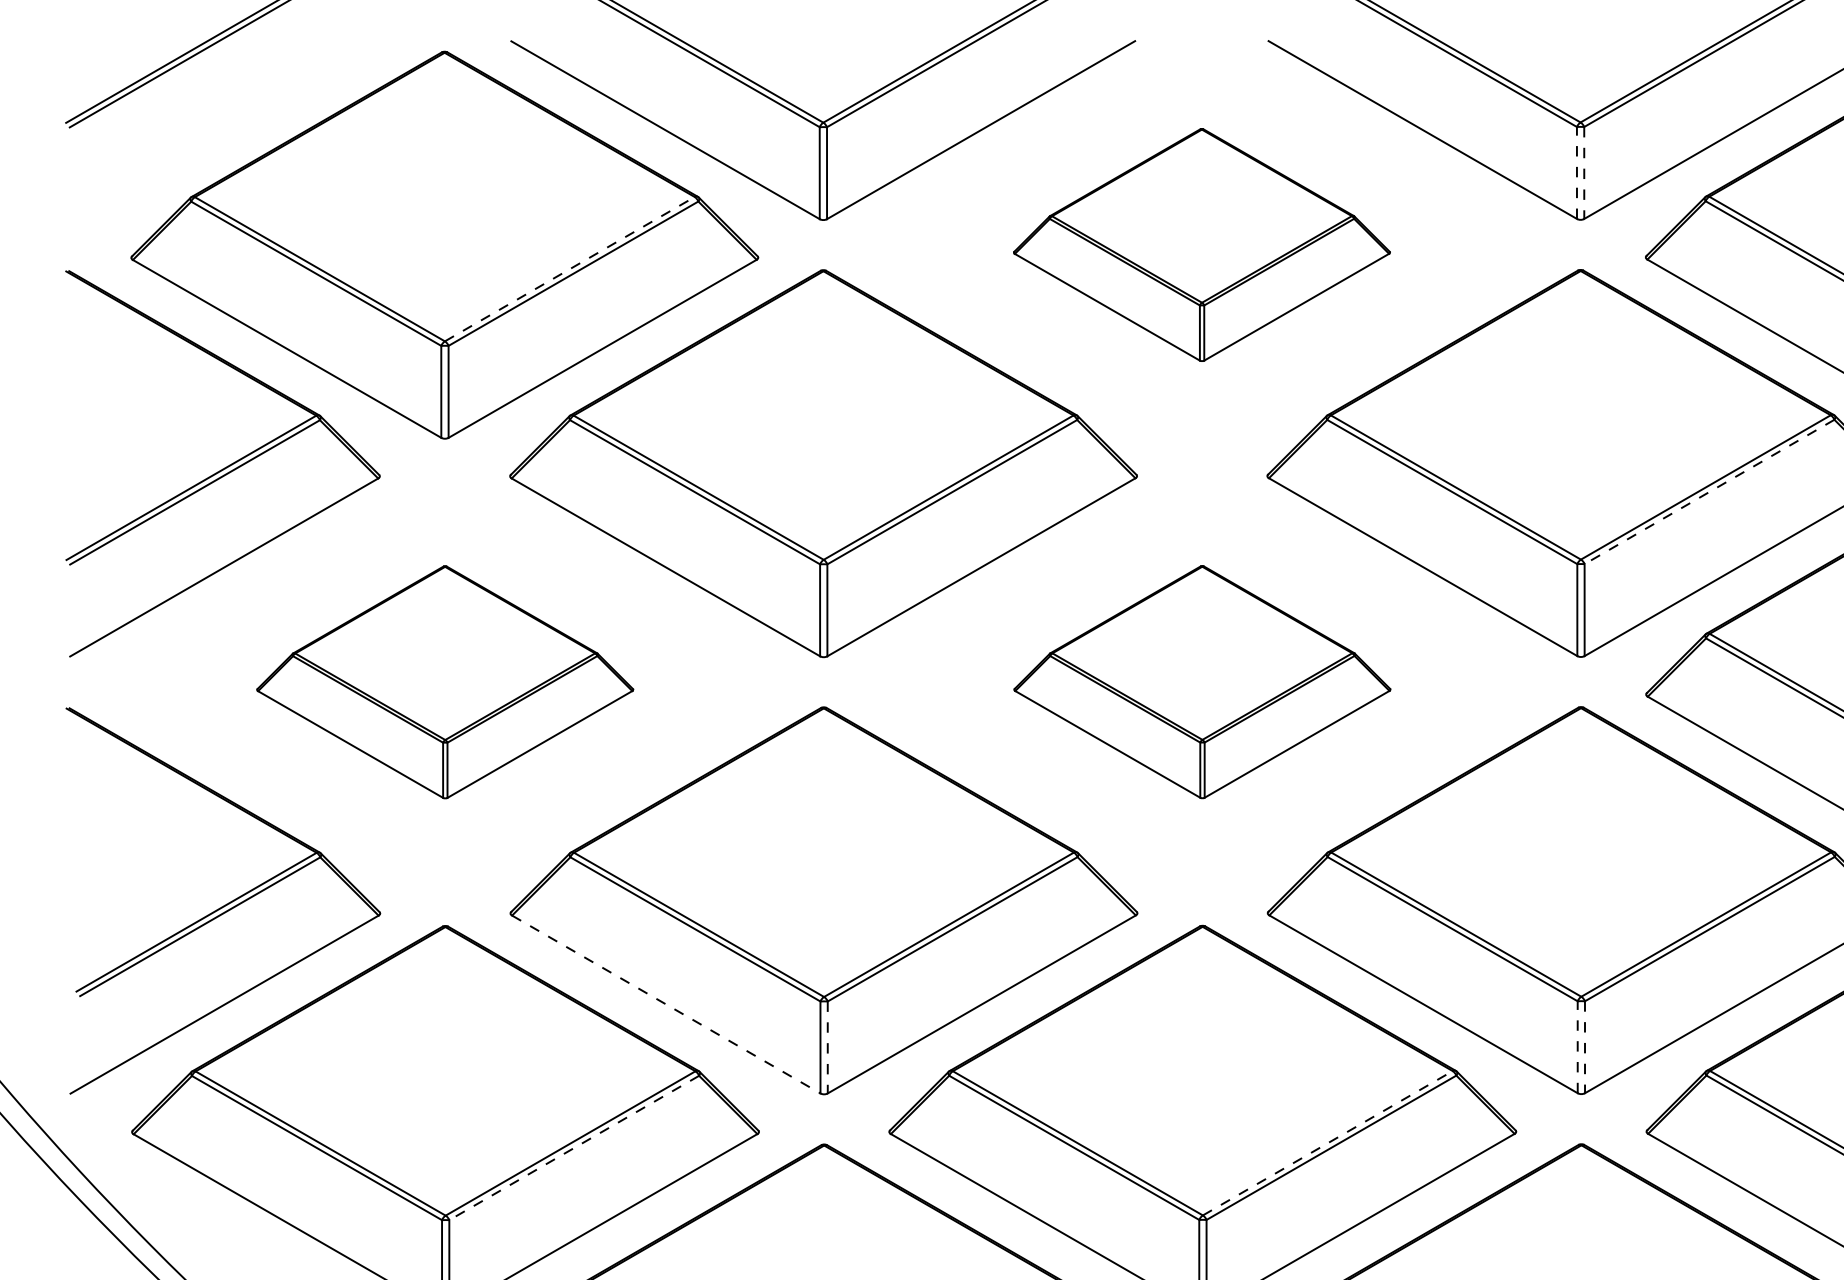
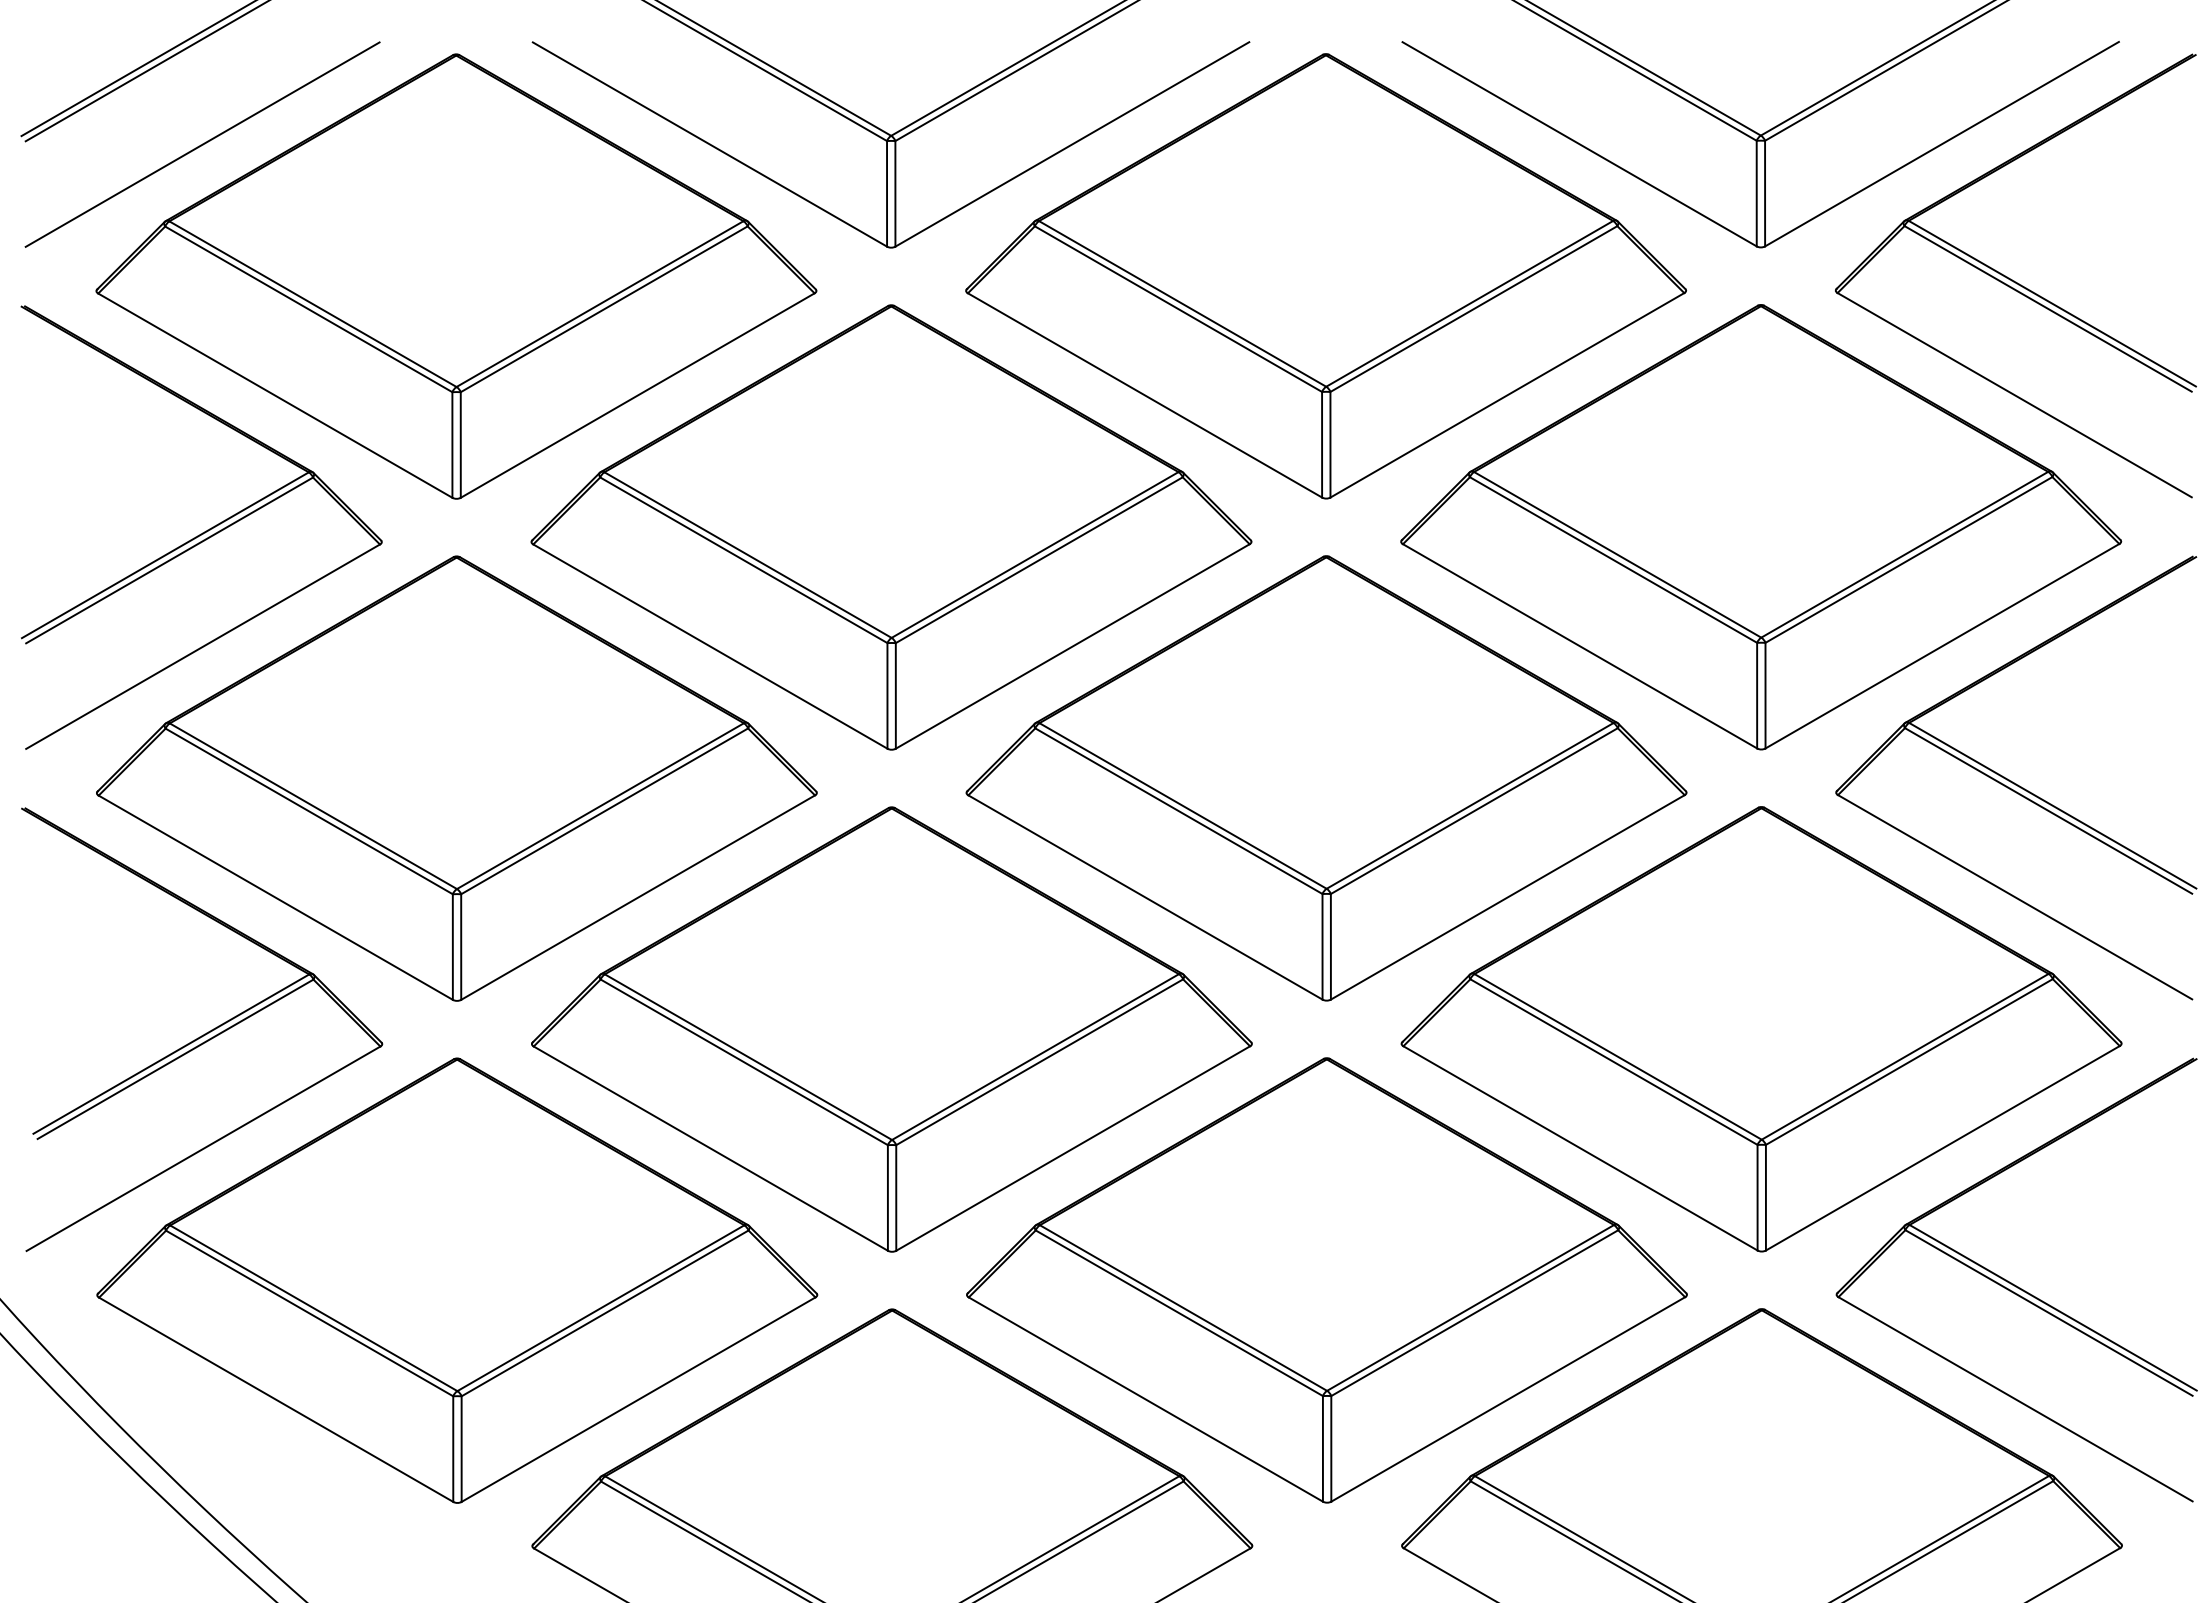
line: (223, 130) -> (202, 144), added
line: (1576, 172) -> (1756, 193), dashed -> solid
line: (1584, 172) -> (1765, 193), dashed -> solid
part: (1201, 245) -> (1325, 276), size x1.67
line: (570, 269) -> (600, 304), dashed -> solid
line: (1709, 491) -> (1908, 559), dashed -> solid
part: (444, 682) -> (456, 778), size x1.67
part: (1202, 682) -> (1326, 778), size x1.67
line: (666, 1004) -> (711, 1148), dashed -> solid
line: (827, 1047) -> (896, 1197), dashed -> solid
line: (1577, 1047) -> (1757, 1197), dashed -> solid
line: (1584, 1047) -> (1765, 1197), dashed -> solid
line: (1327, 1142) -> (1470, 1307), dashed -> solid
line: (574, 1148) -> (605, 1313), dashed -> solid

